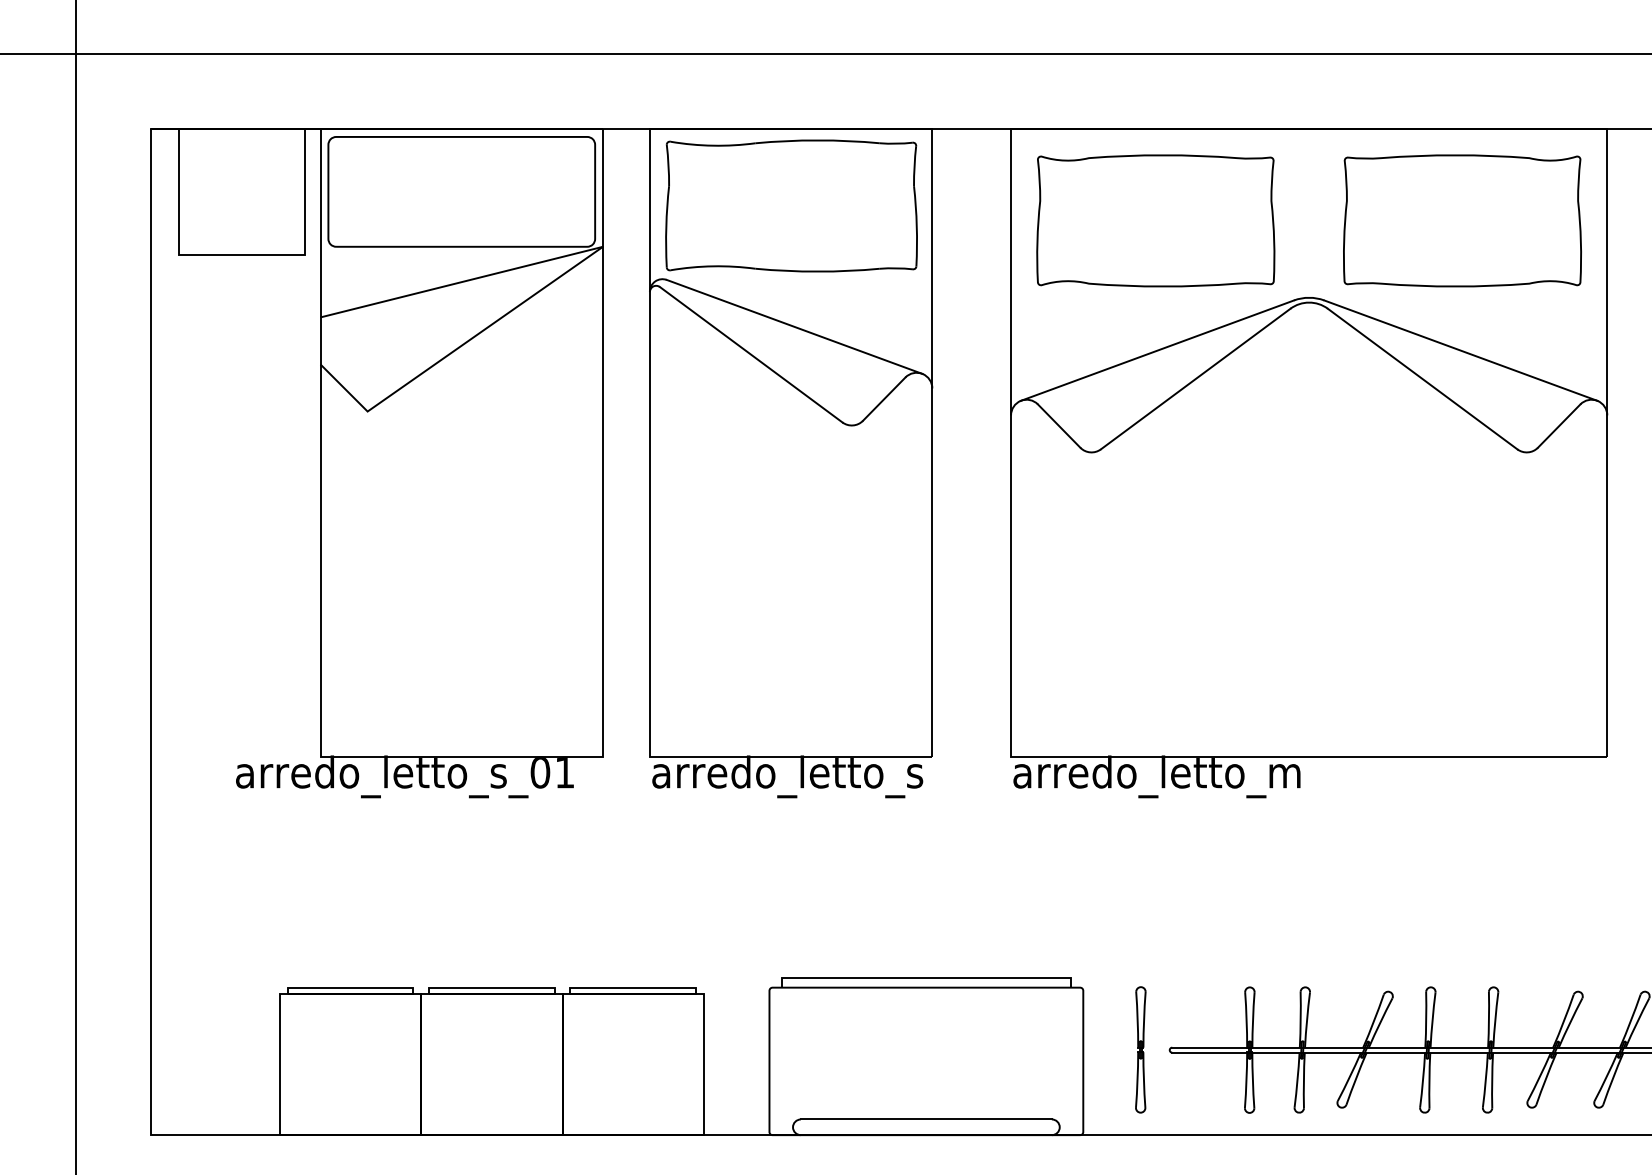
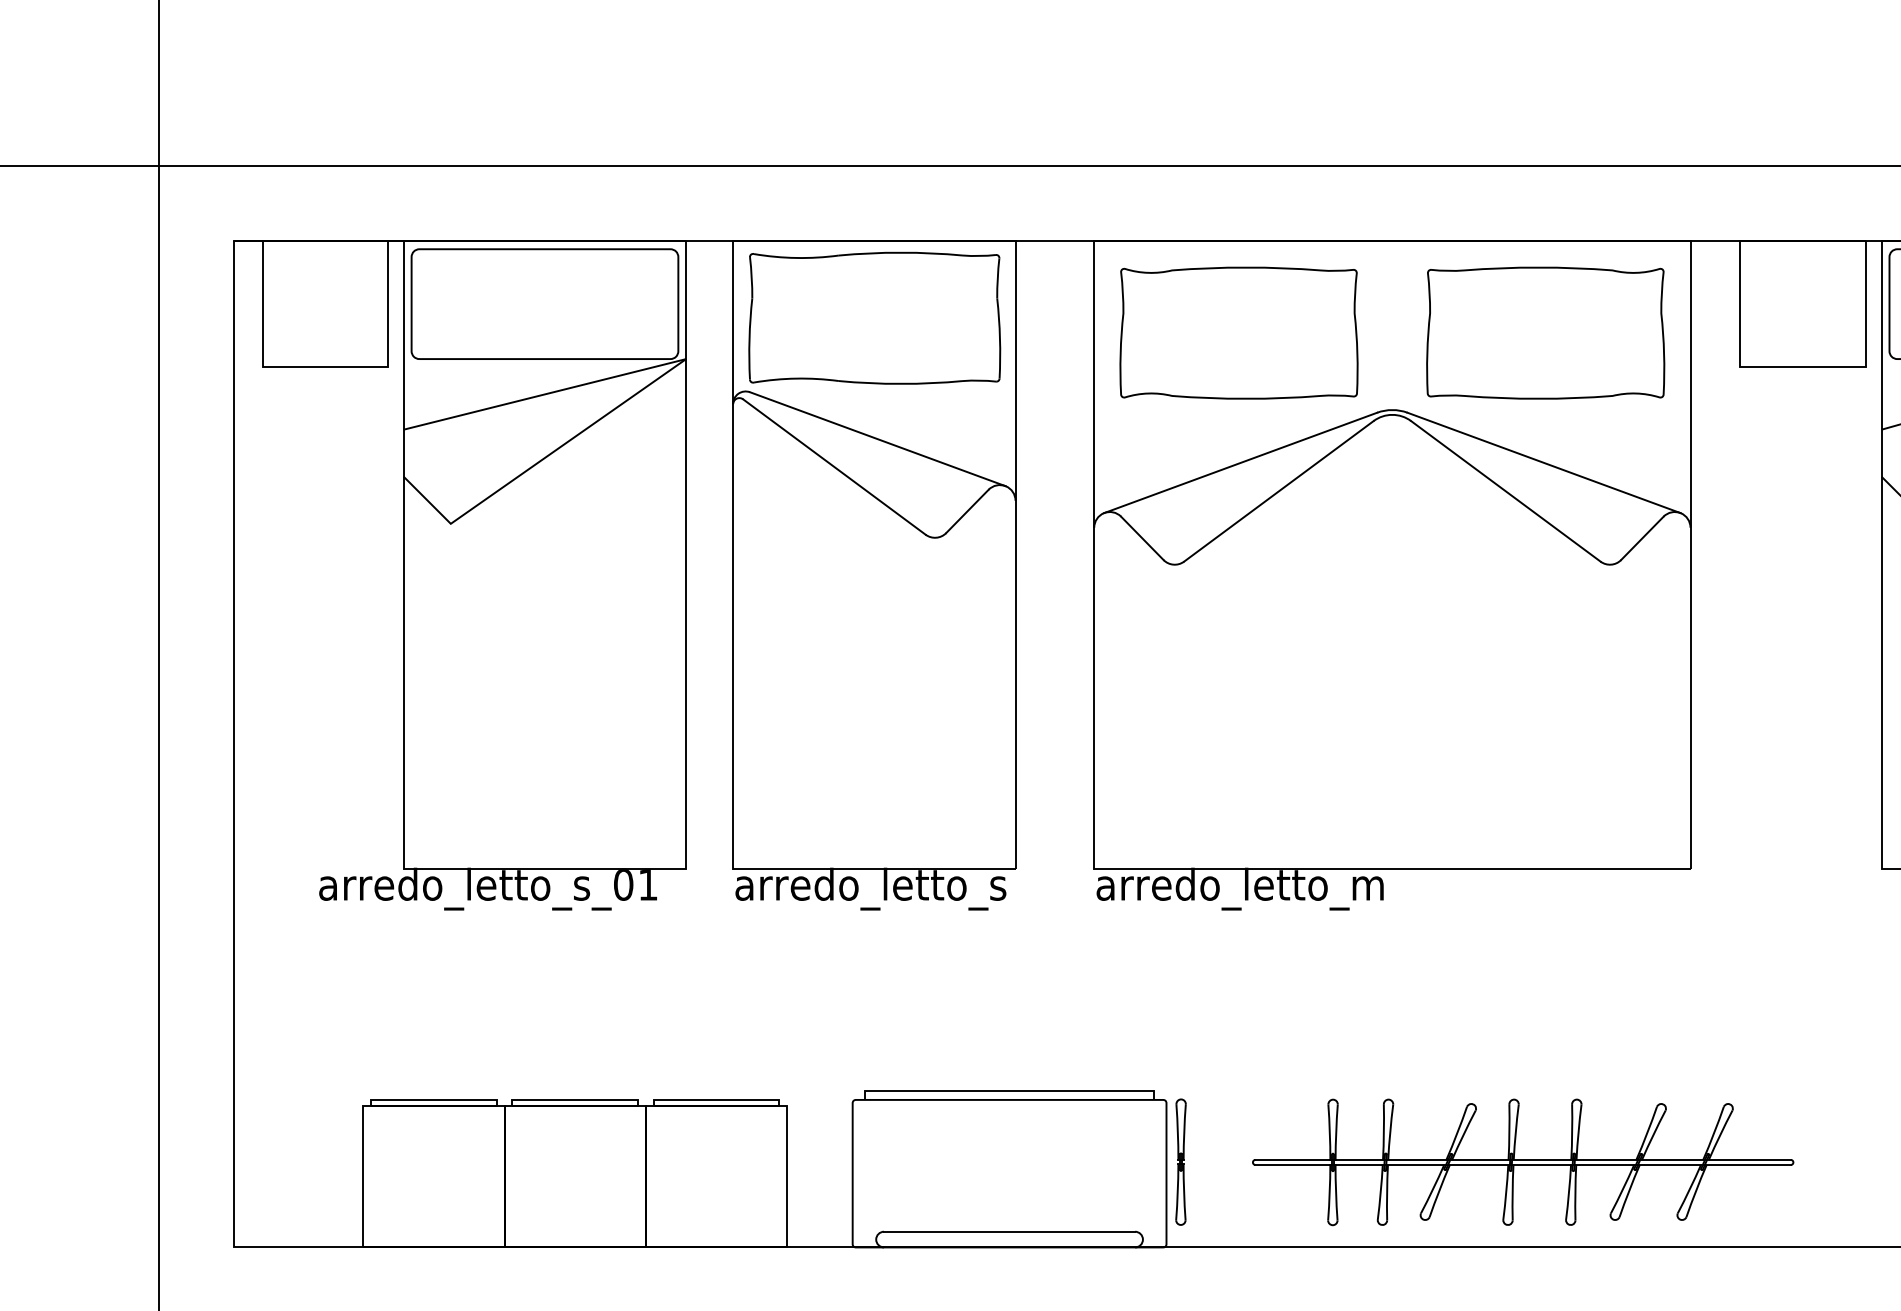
part: (1140, 1049) -> (1180, 1161), moved

